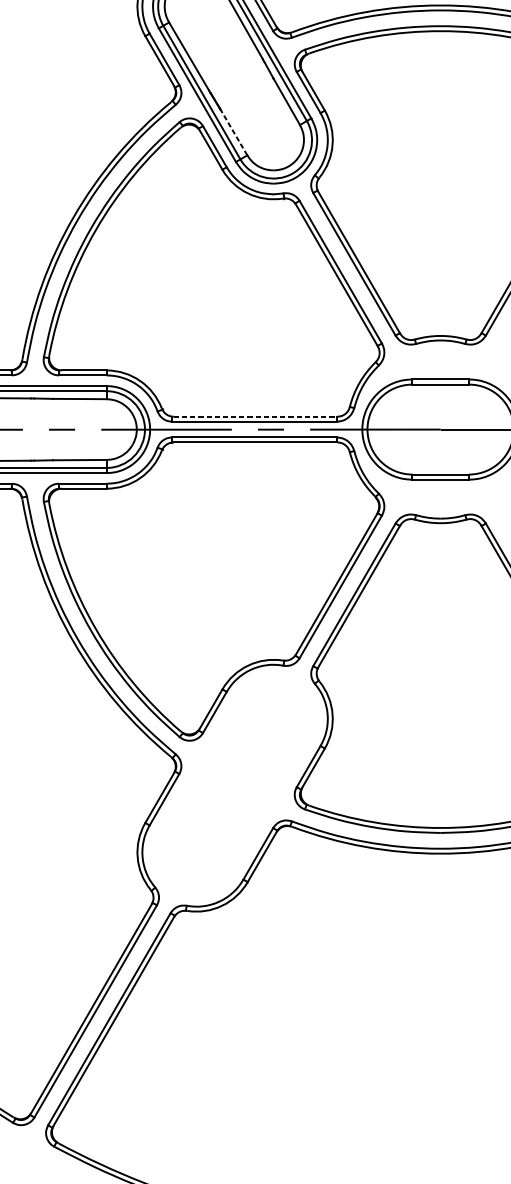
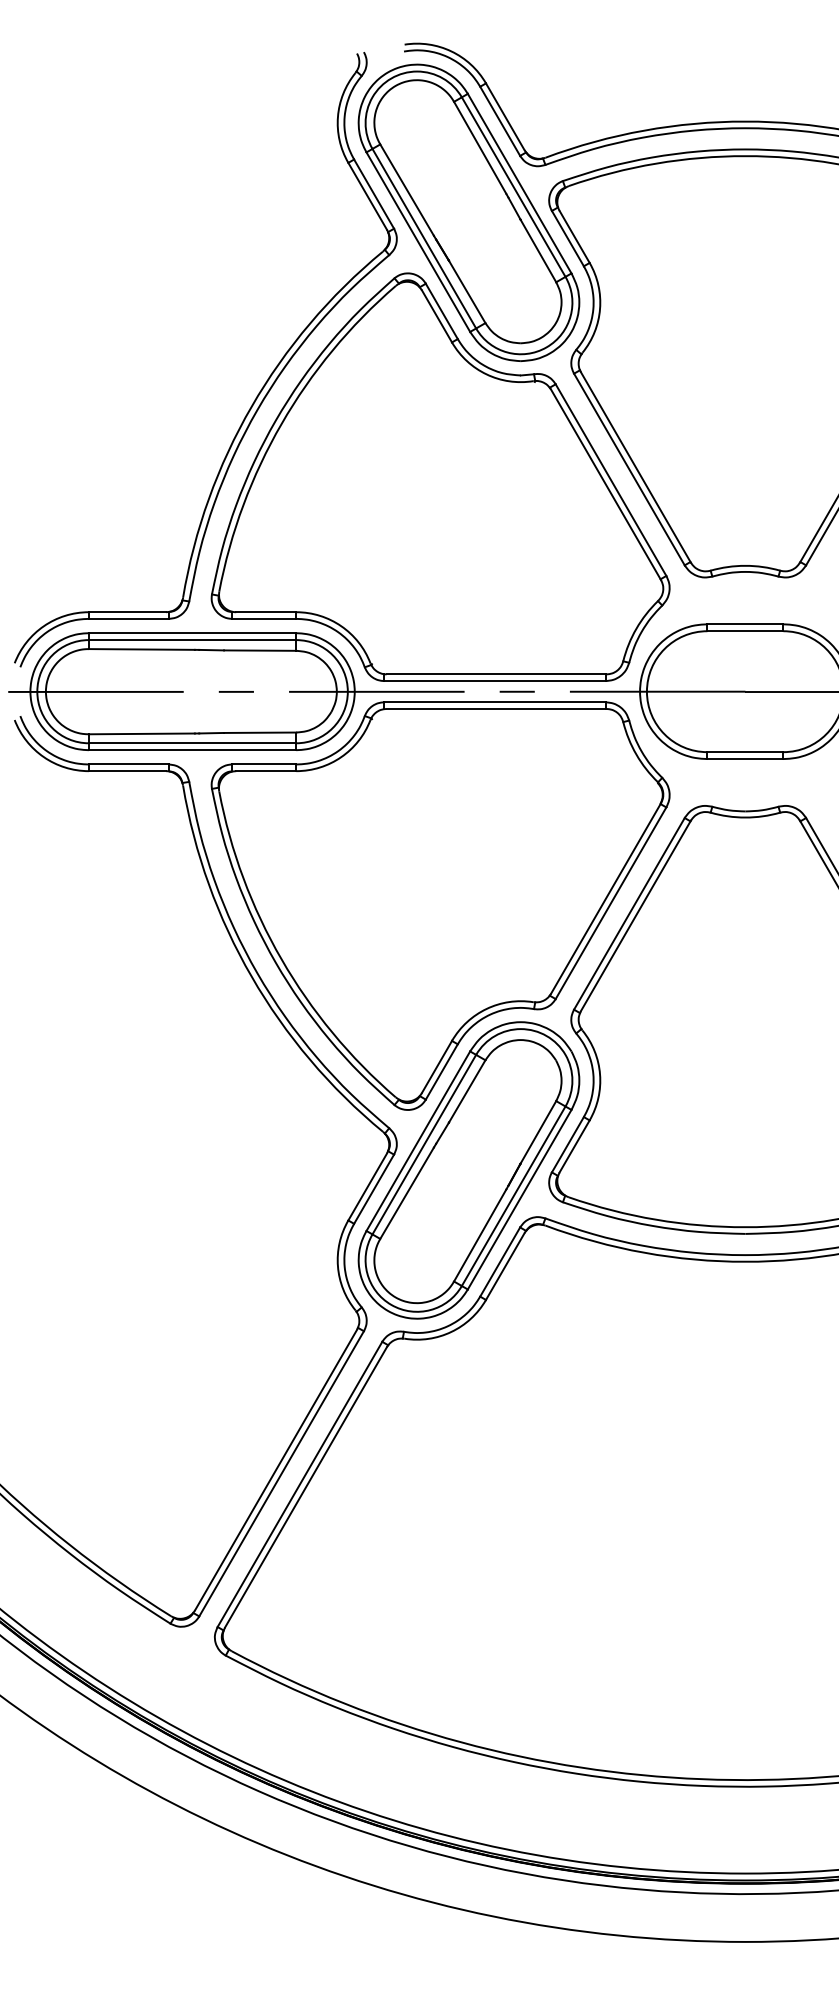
line: (233, 131) -> (466, 291), dashed -> solid
line: (255, 416) -> (496, 674), dashed -> solid
part: (234, 785) -> (468, 1170), added

